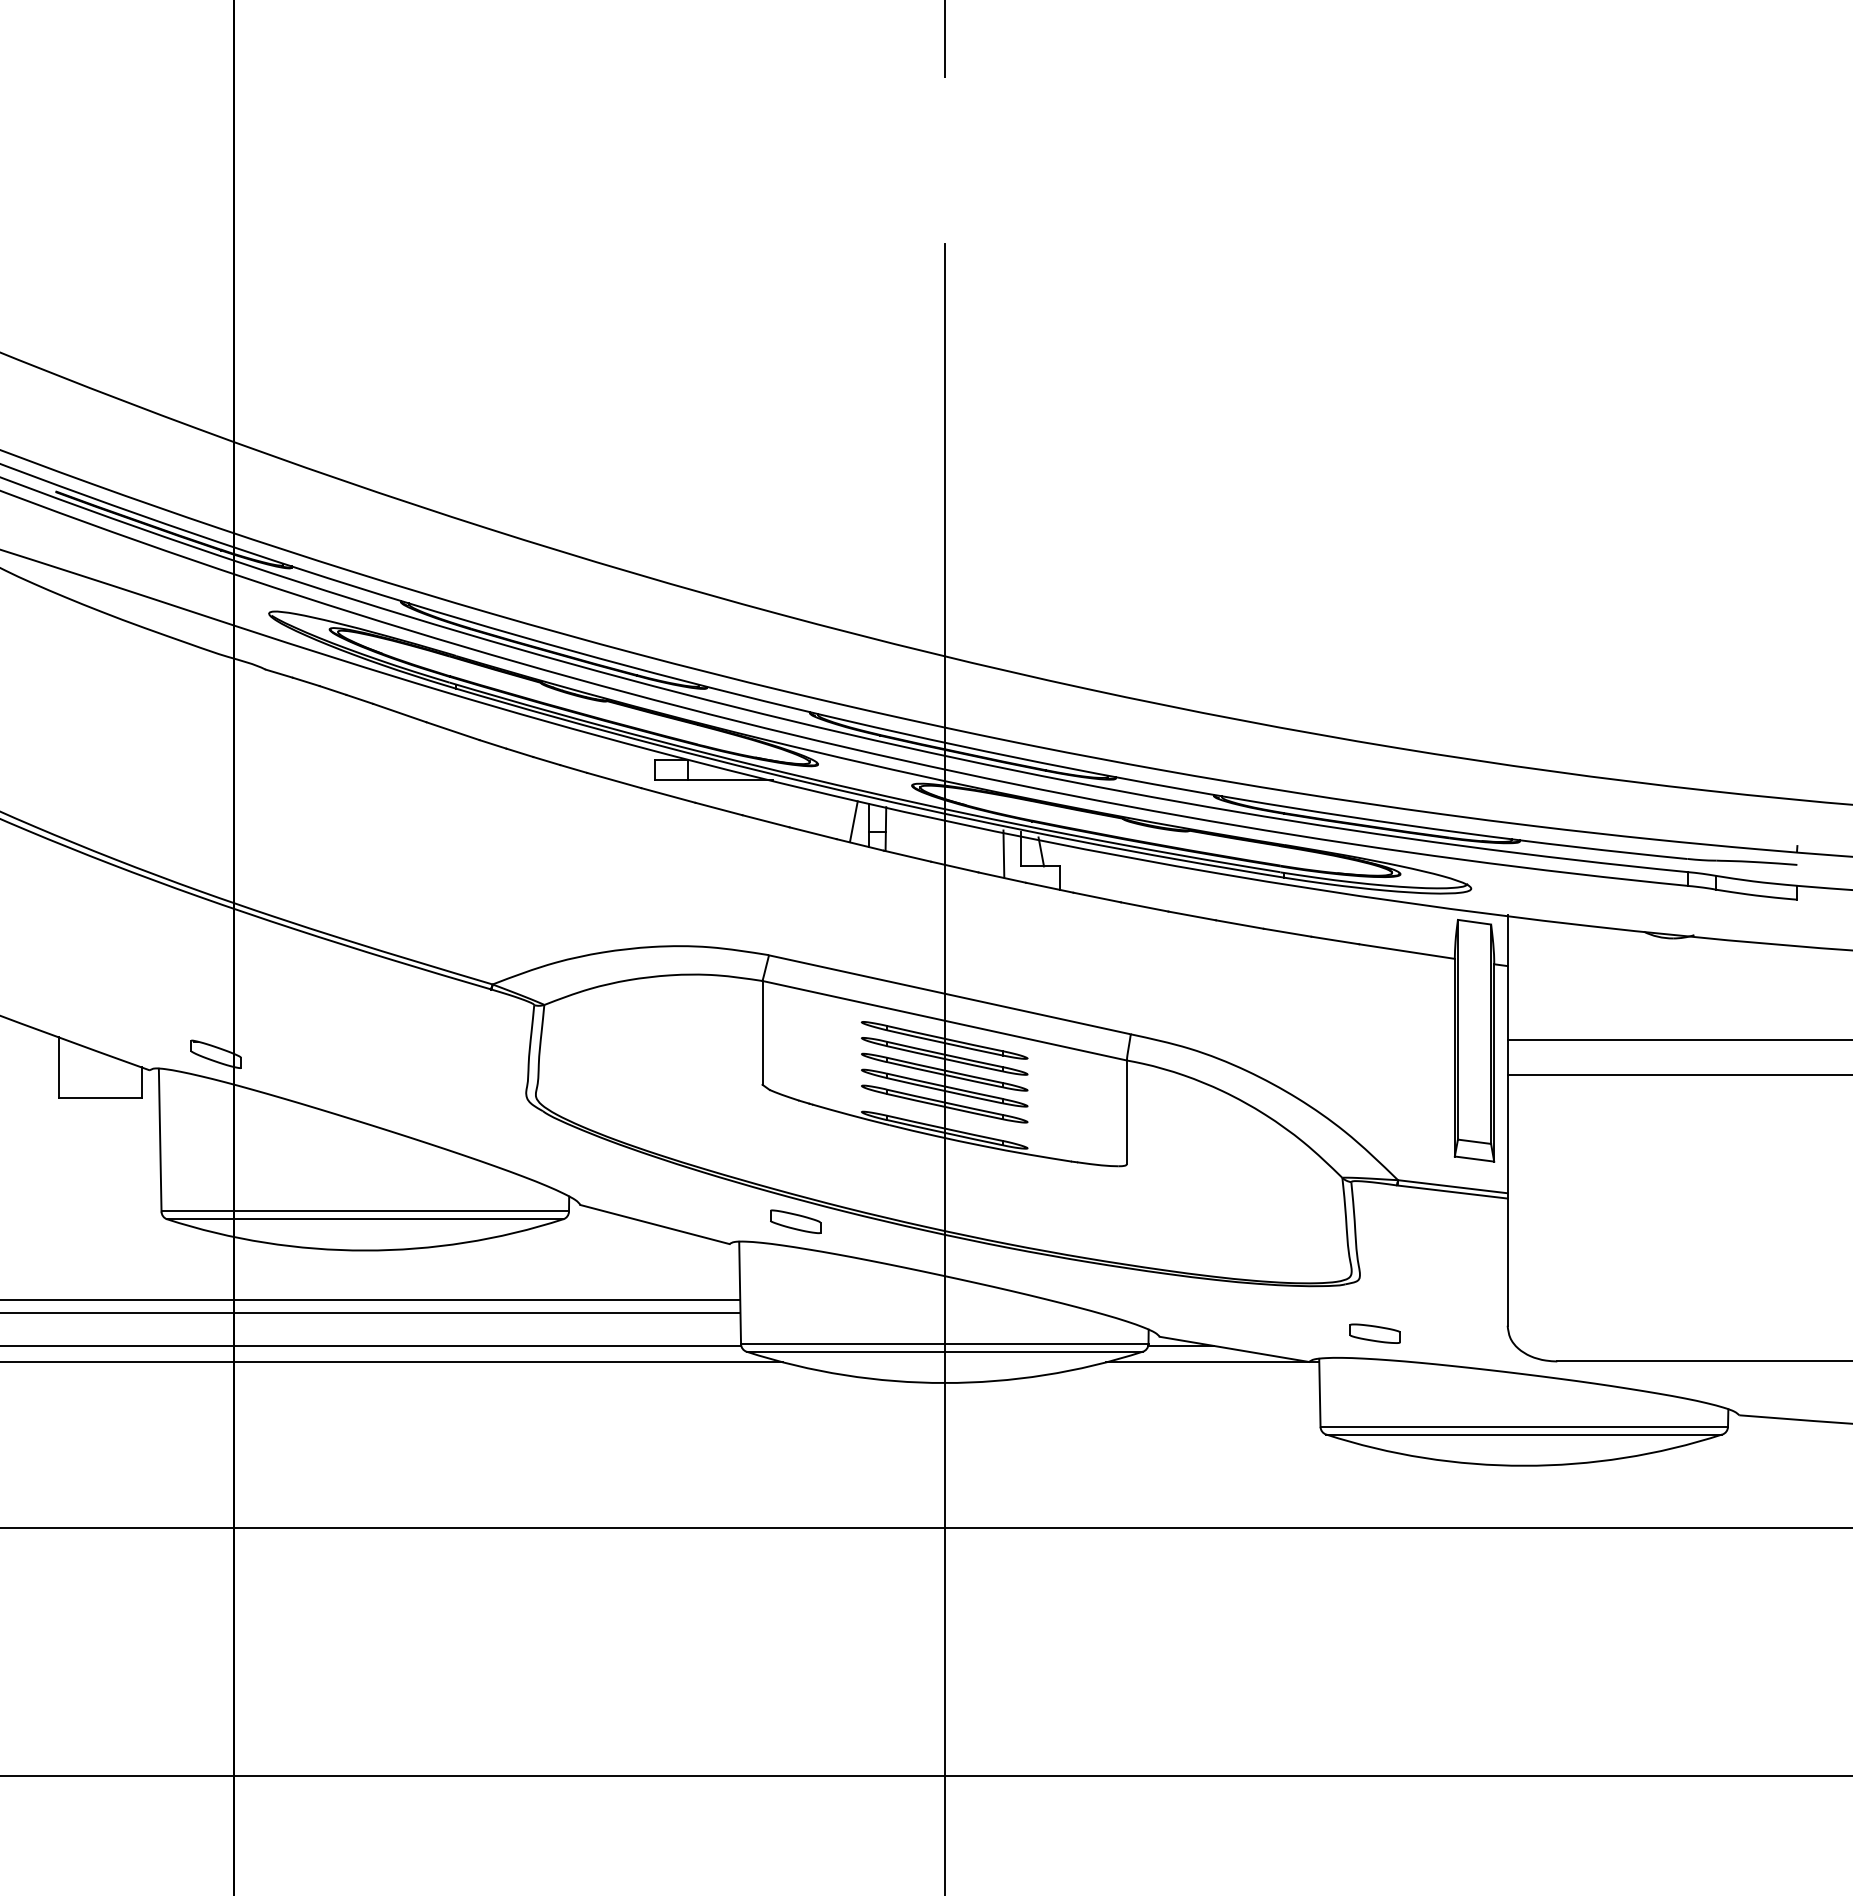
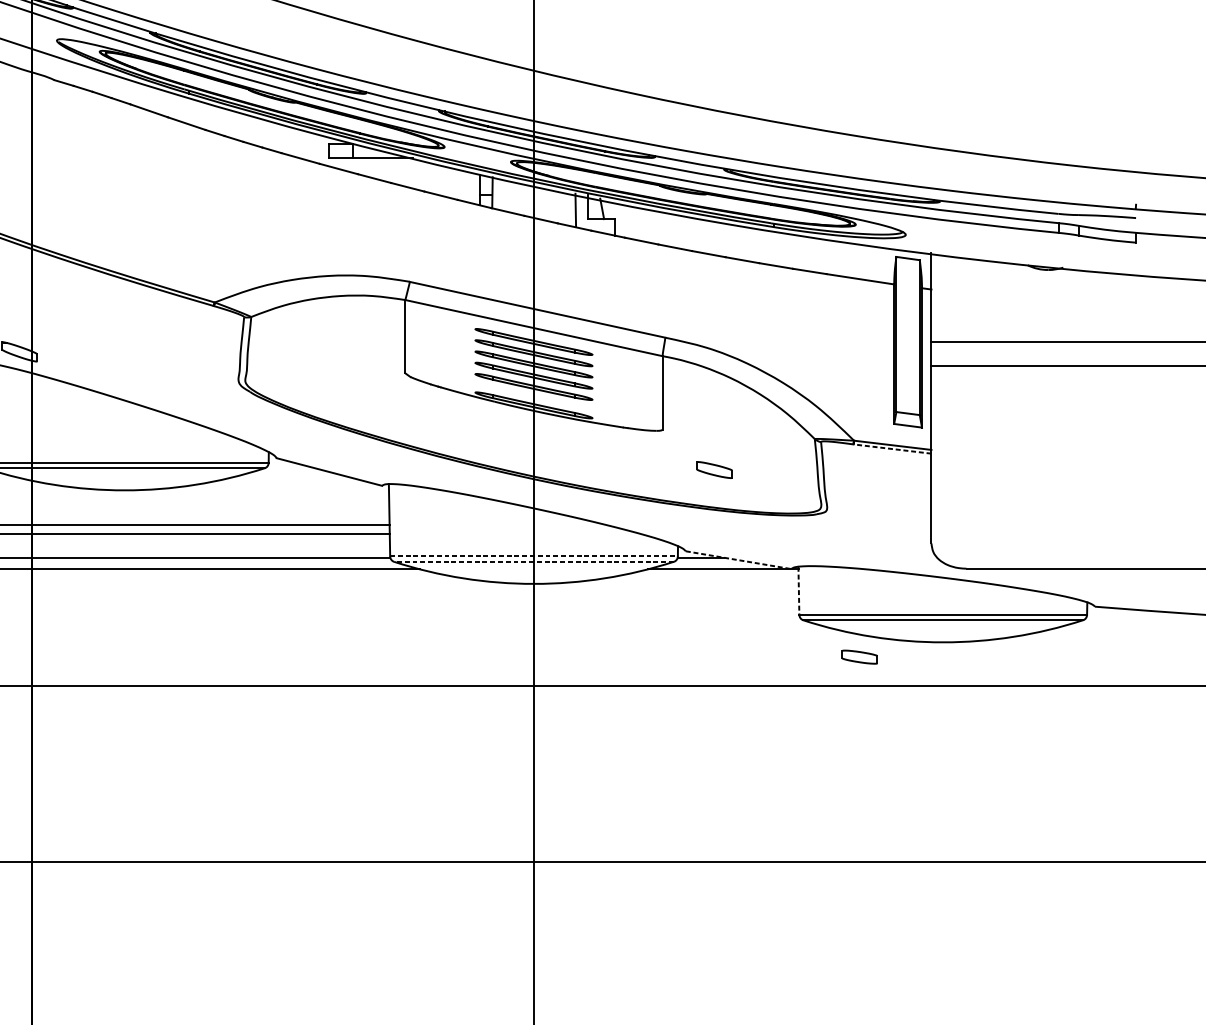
line: (853, 821) -> (469, 187), removed
line: (1452, 1192) -> (892, 449), solid -> dashed
part: (795, 1221) -> (714, 469), moved
part: (1374, 1333) -> (859, 656), moved
line: (944, 1343) -> (533, 556), solid -> dashed
line: (1234, 1349) -> (738, 560), solid -> dashed
line: (944, 1351) -> (533, 561), solid -> dashed
line: (1319, 1392) -> (798, 590), solid -> dashed

